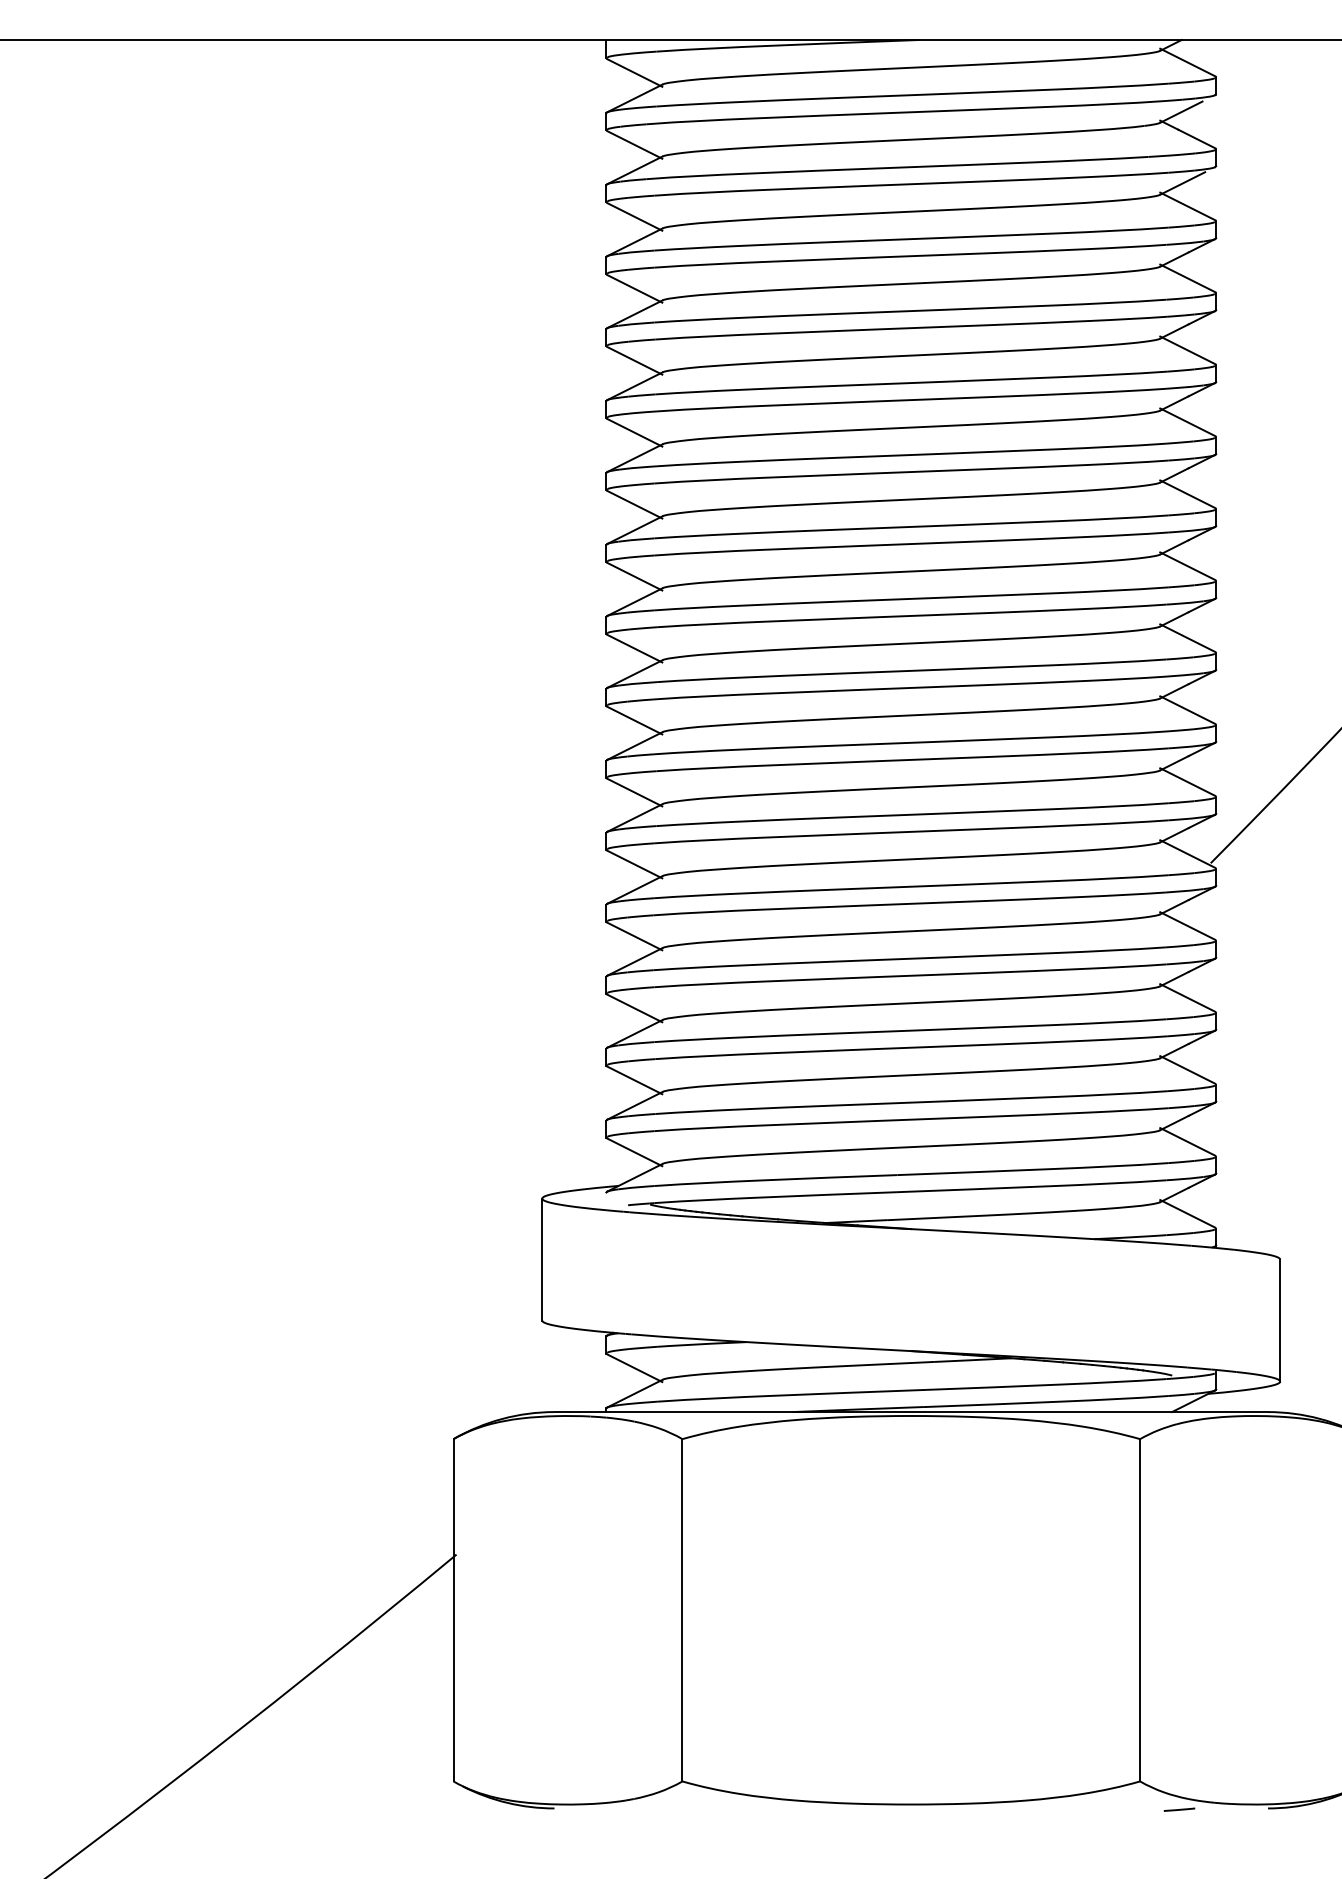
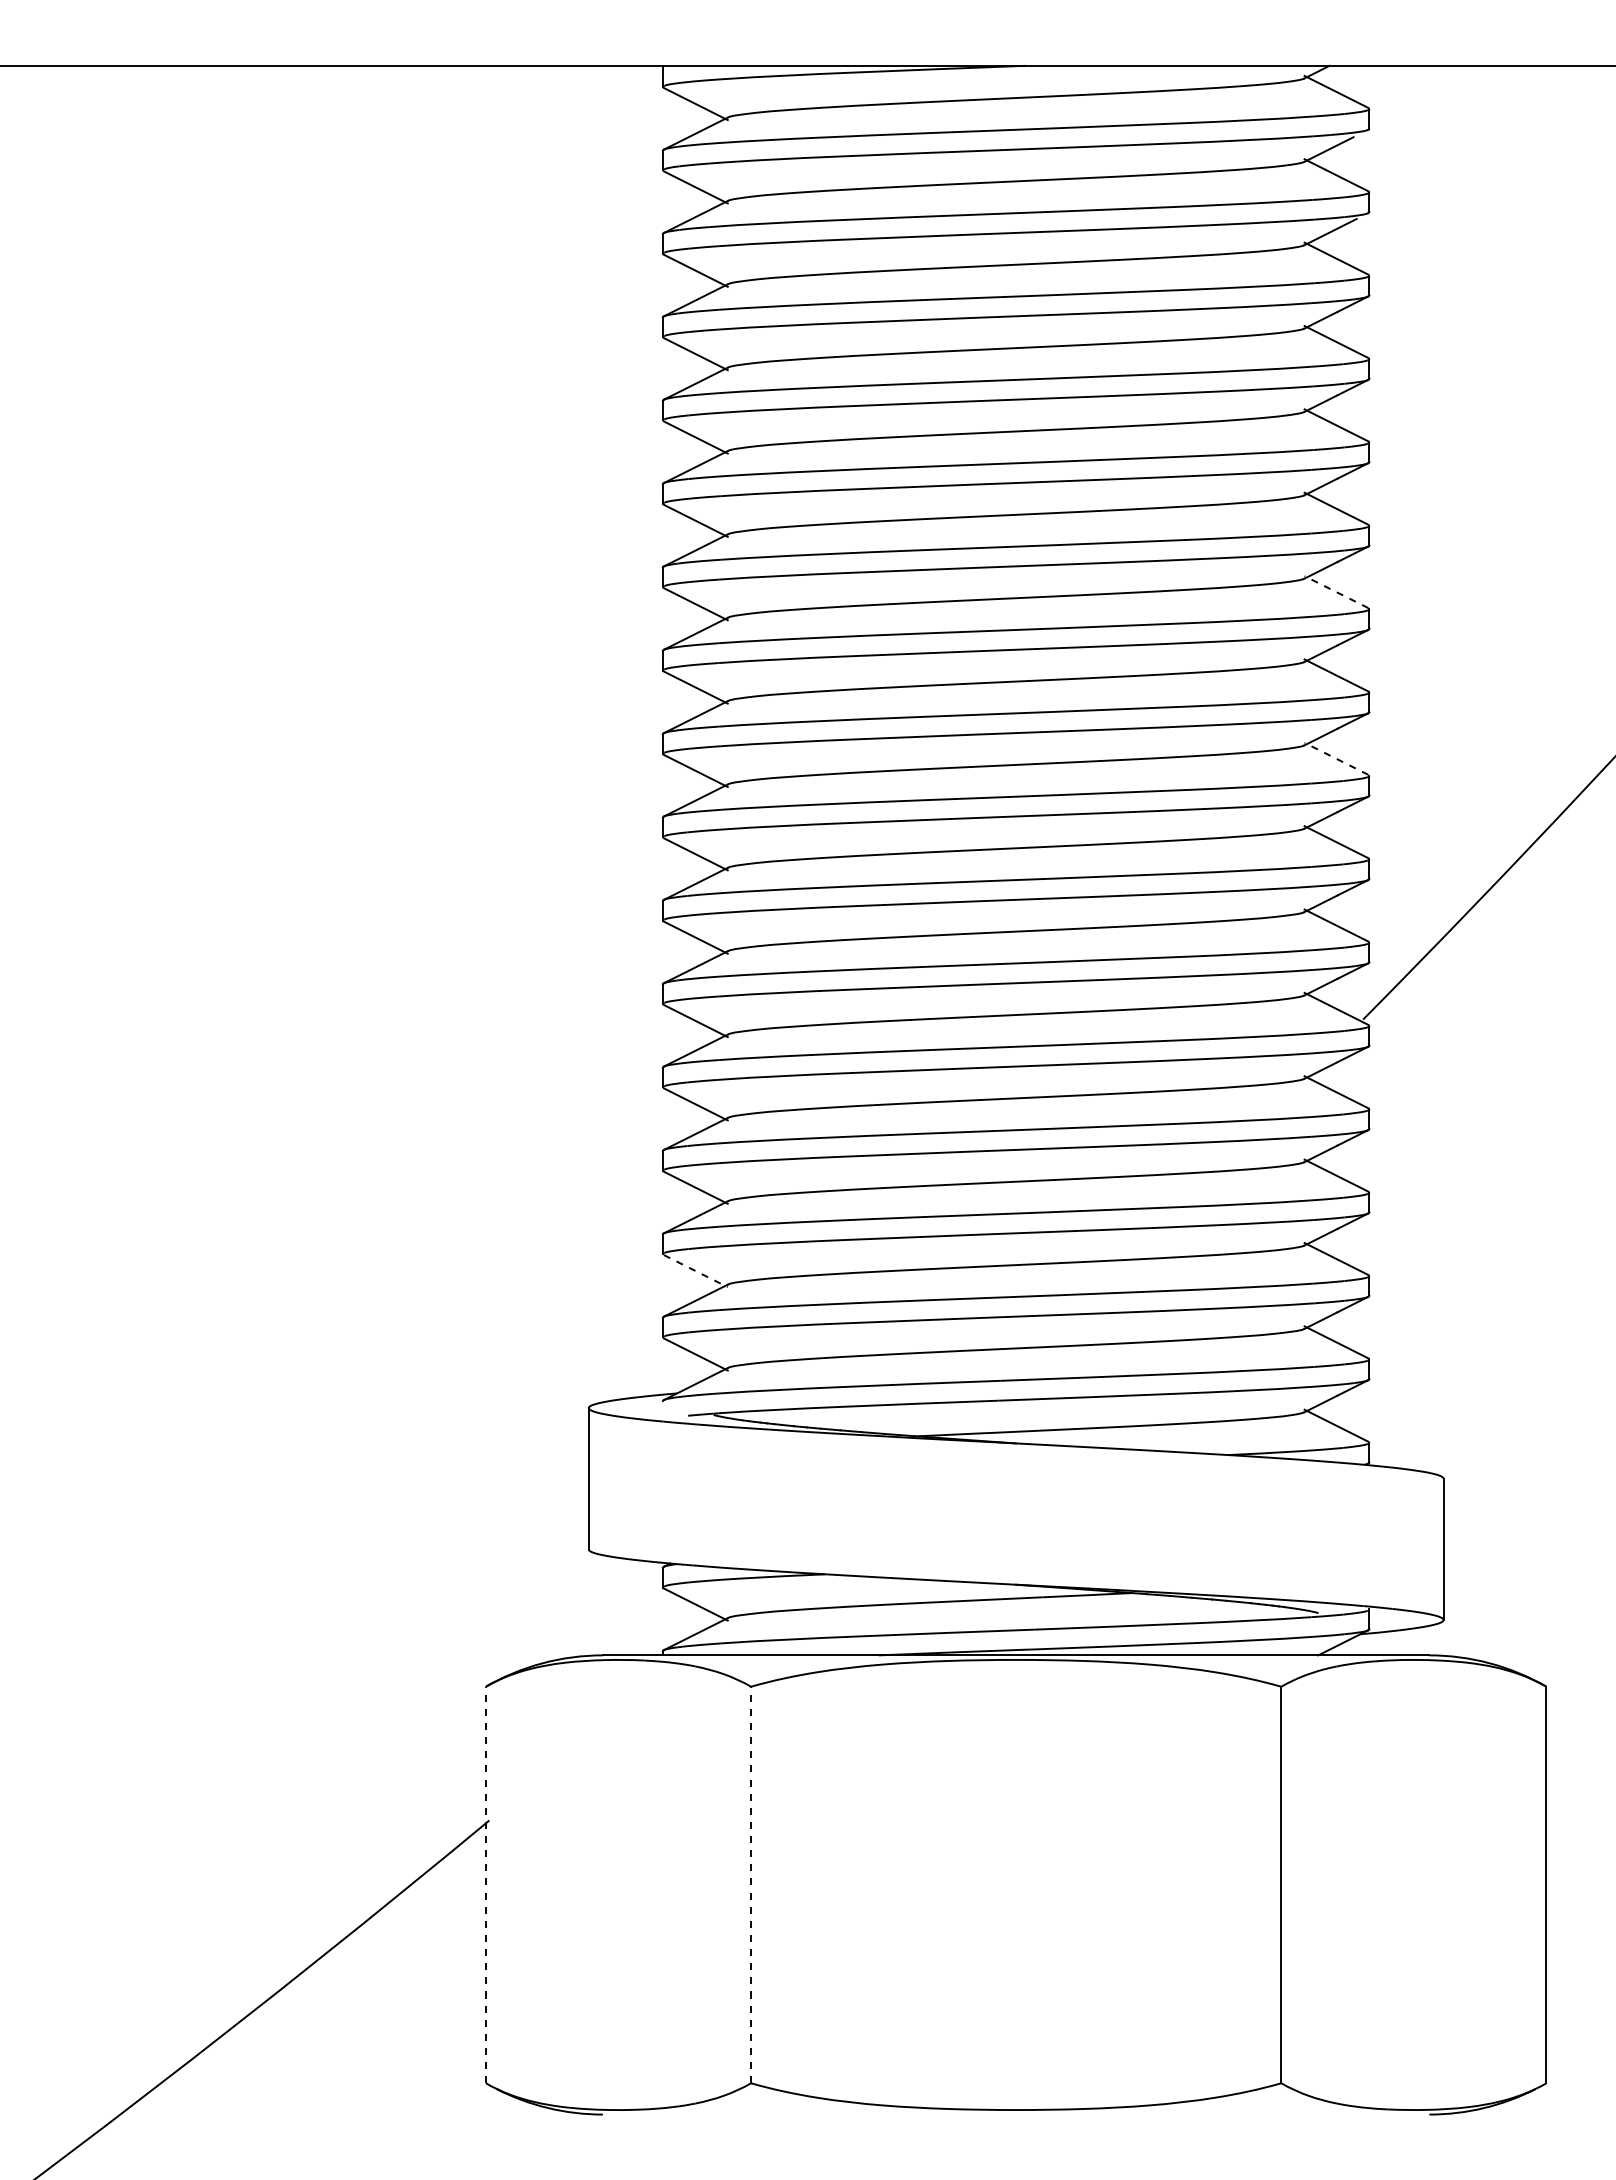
line: (1187, 494) -> (1336, 592), solid -> dashed
line: (1187, 637) -> (1336, 758), solid -> dashed
line: (634, 1080) -> (695, 1271), solid -> dashed
line: (453, 1609) -> (485, 1884), solid -> dashed
line: (682, 1609) -> (751, 1884), solid -> dashed
line: (1179, 1809) -> (1326, 2115), removed

